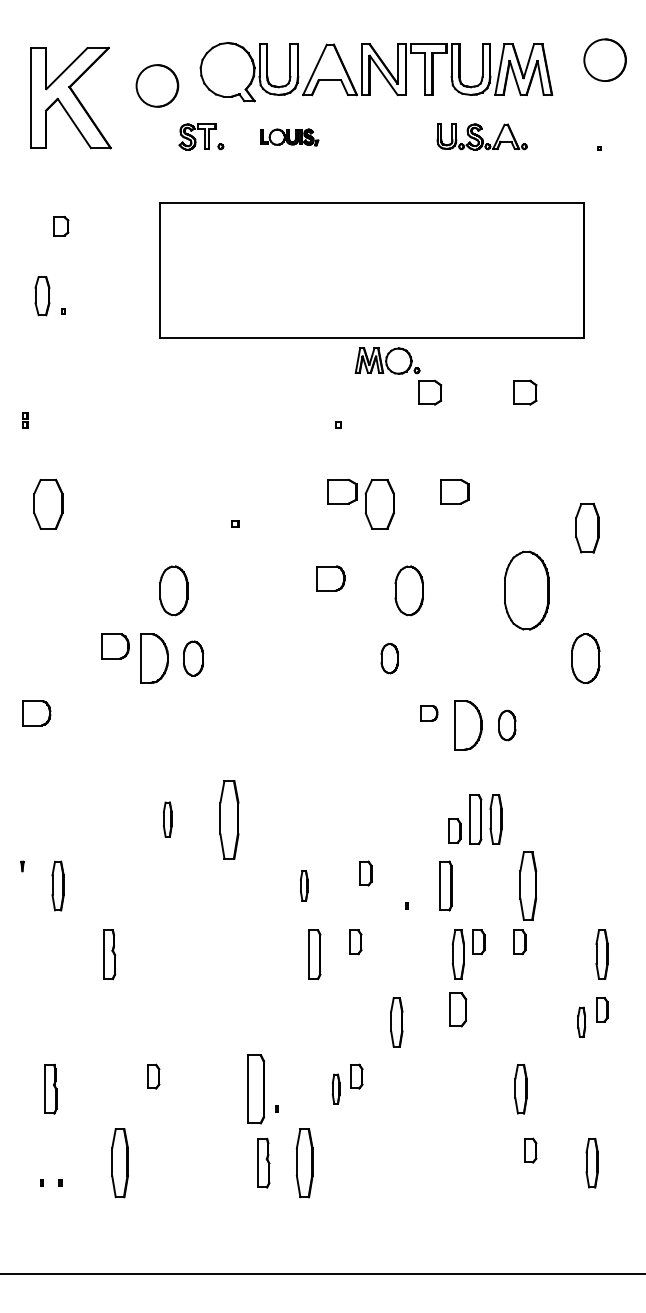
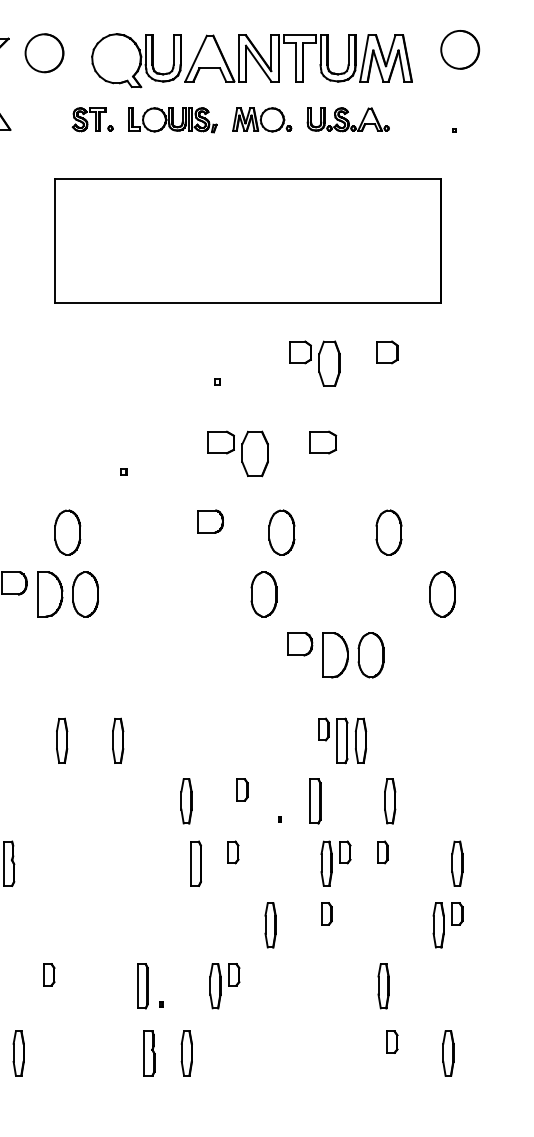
part: (157, 85) -> (44, 52), moved
part: (289, 137) -> (172, 120), size x1.67
part: (387, 360) -> (262, 119), moved
part: (587, 528) -> (329, 364), moved
part: (526, 590) -> (388, 532), size x0.62
part: (193, 658) -> (85, 594), size x1.43
part: (389, 658) -> (263, 594), size x1.67
part: (429, 713) -> (300, 644), size x1.67
part: (506, 725) -> (370, 655), size x1.67
part: (167, 819) -> (61, 740), size x1.43
part: (228, 819) -> (117, 740), size x0.62
part: (454, 830) -> (323, 728), moved
part: (303, 885) -> (185, 800), size x1.67
part: (527, 885) -> (389, 800), size x0.71
part: (458, 1009) -> (326, 913), size x0.71
part: (581, 1022) -> (438, 925), size x1.67
part: (256, 1088) -> (142, 985), size x0.71
part: (335, 1089) -> (214, 986), size x1.67
part: (119, 1162) -> (18, 1052), size x0.71
part: (304, 1162) -> (186, 1052), size x0.71

